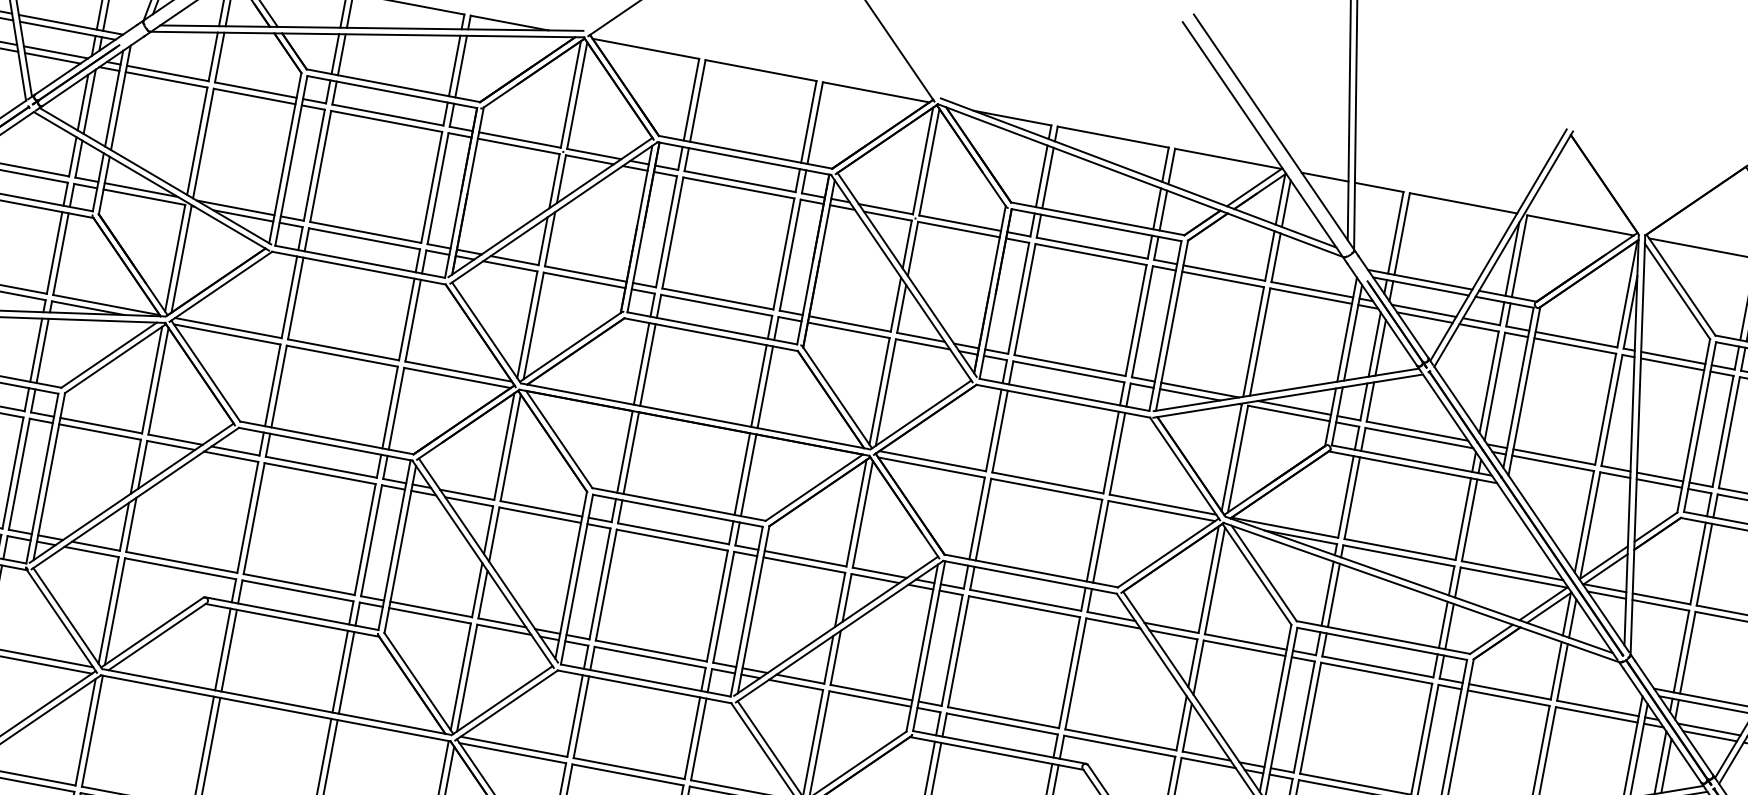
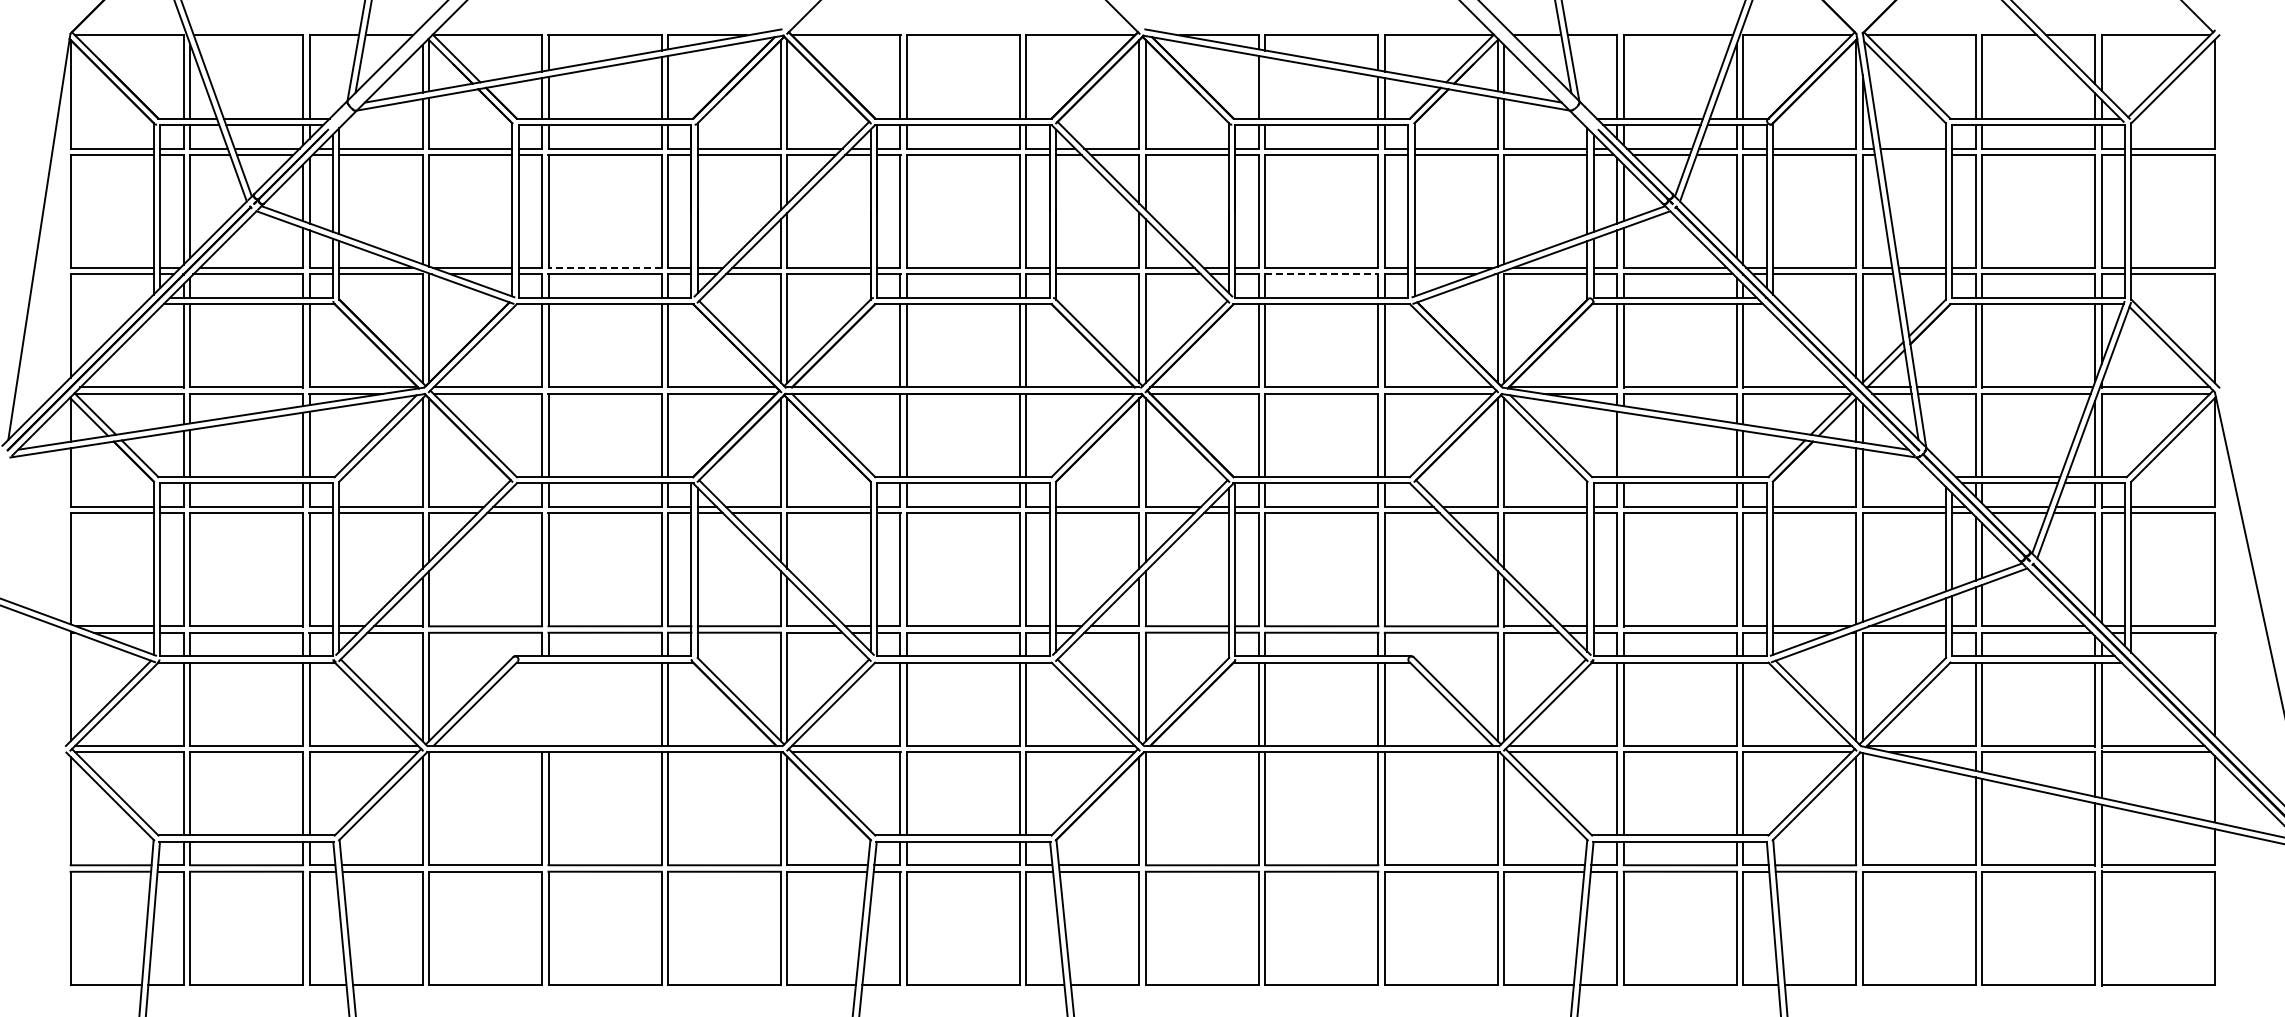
line: (1048, 177) -> (1265, 87), removed
line: (365, 231) -> (604, 267), solid -> dashed
line: (1672, 363) -> (1913, 154), removed
line: (1068, 371) -> (1321, 274), solid -> dashed
line: (1333, 595) -> (1623, 444), removed
line: (223, 648) -> (542, 703), removed
line: (229, 649) -> (548, 703), removed

